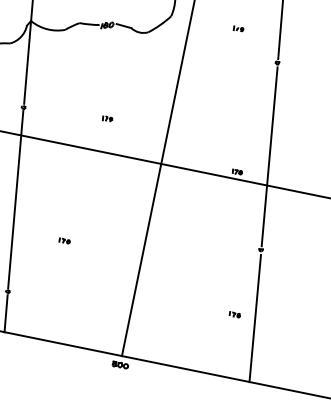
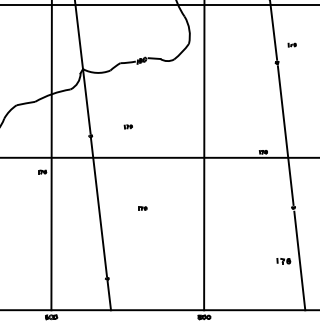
part: (237, 28) -> (291, 44), moved
part: (106, 118) -> (127, 126), moved
part: (64, 240) -> (142, 208), moved
part: (234, 314) -> (283, 261), size x1.6

